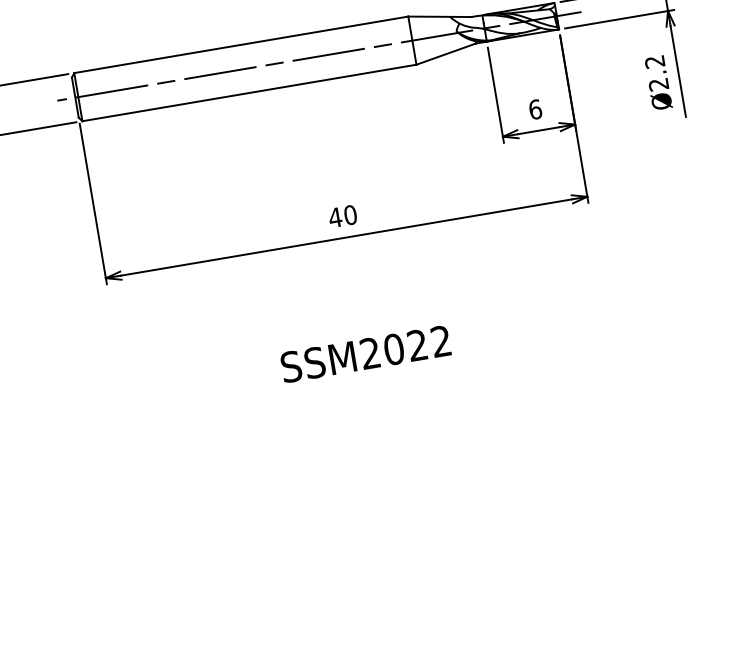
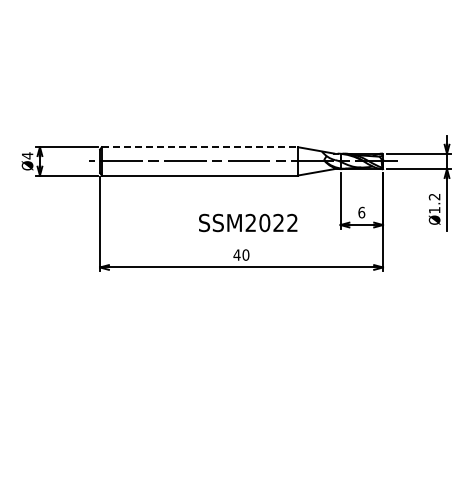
line: (242, 45) -> (200, 147), solid -> dashed
text: (658, 84) -> (434, 210), Ø2.2 -> Ø1.2
text: (366, 353) -> (248, 222), moved

